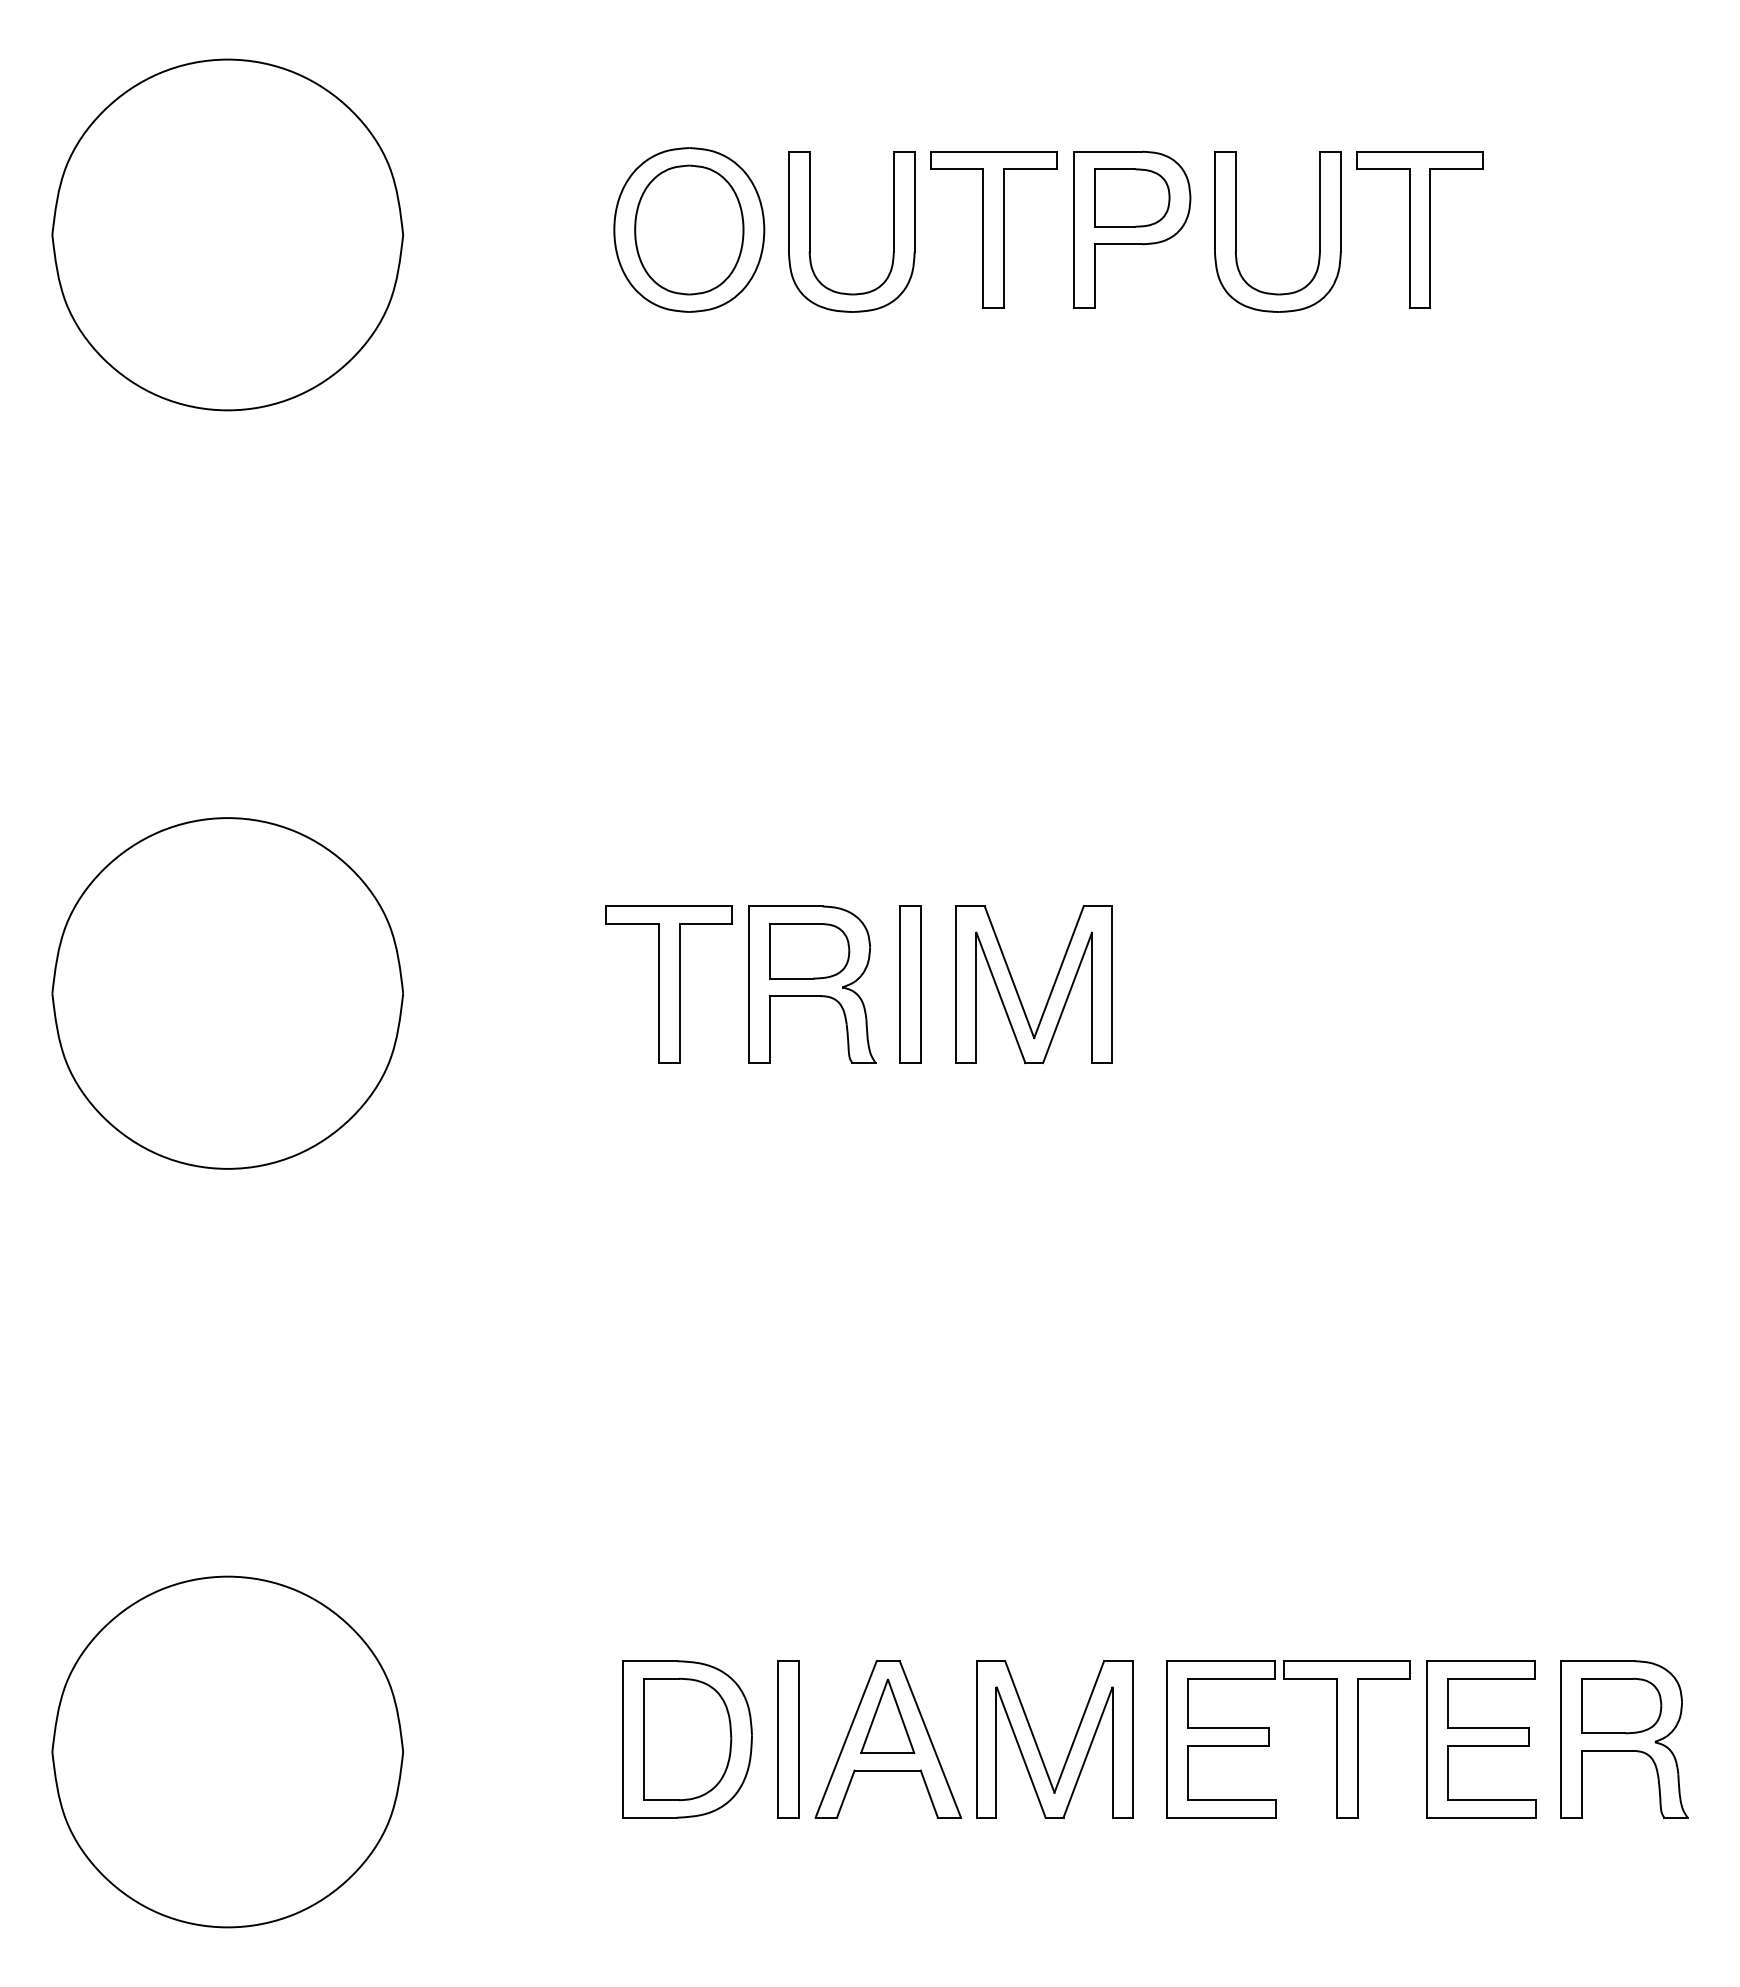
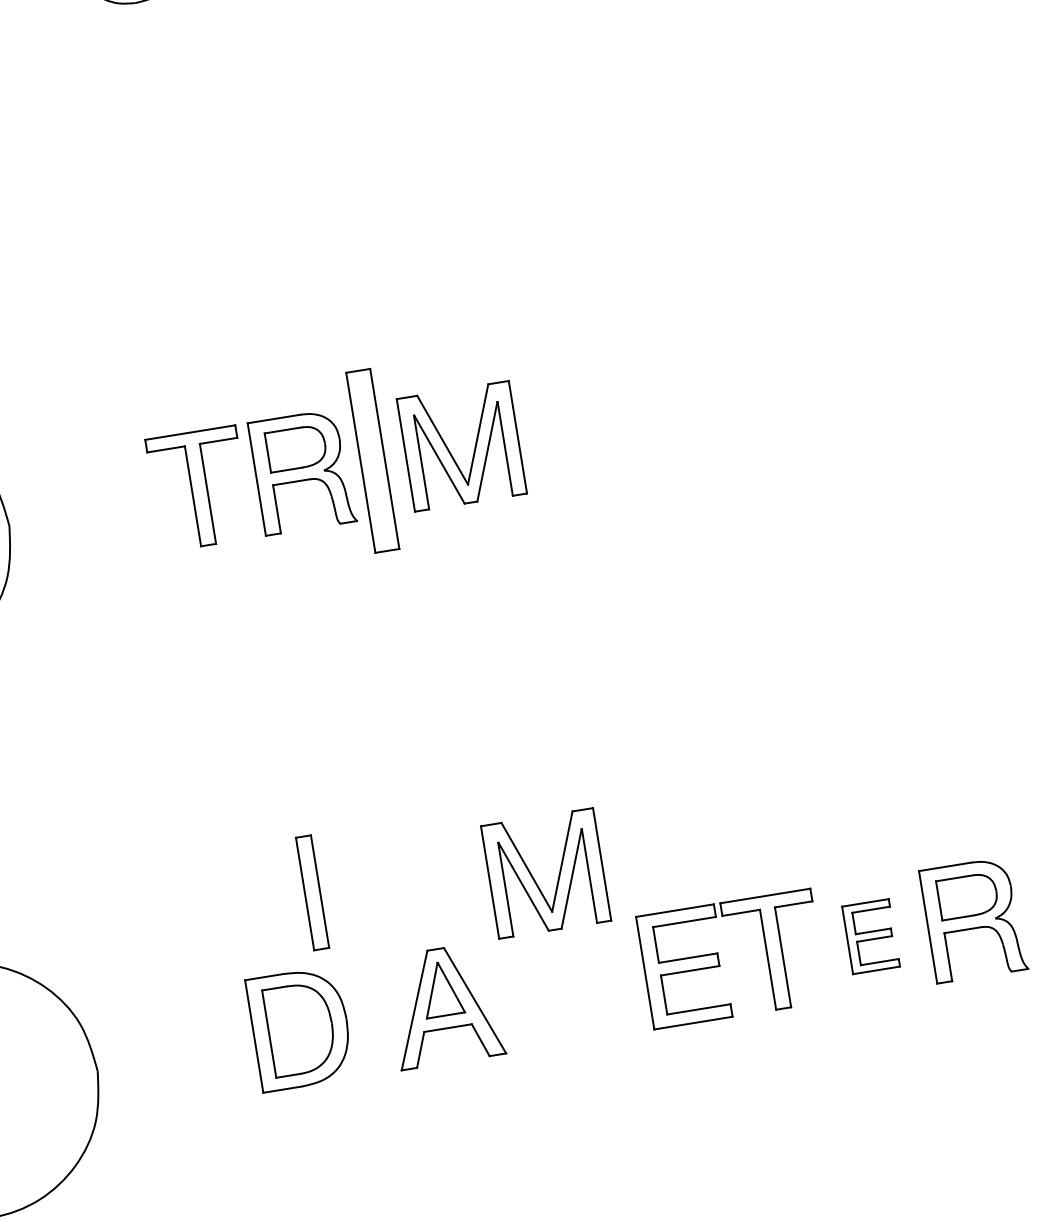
part: (910, 984) -> (372, 460), size x1.6
part: (788, 1739) -> (312, 892), moved
part: (1481, 1739) -> (871, 936), size x0.6
part: (1038, 1746) -> (535, 880), moved

